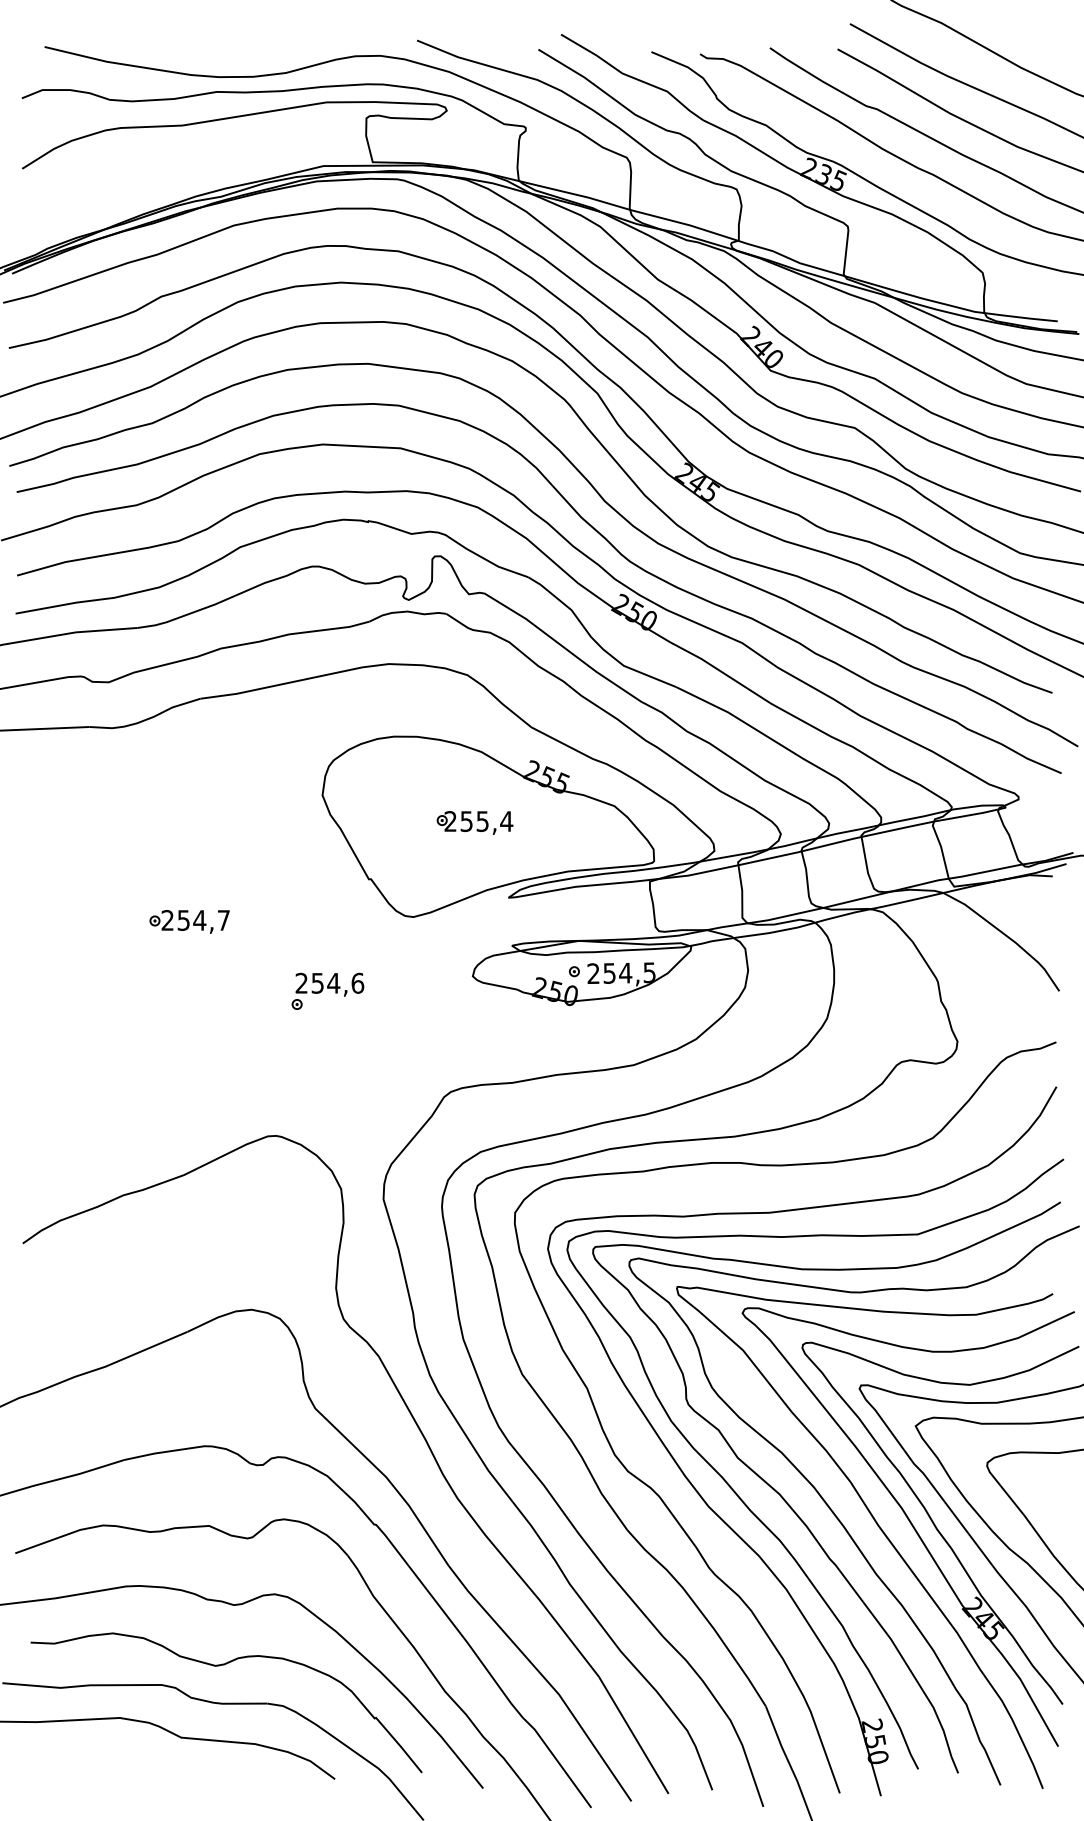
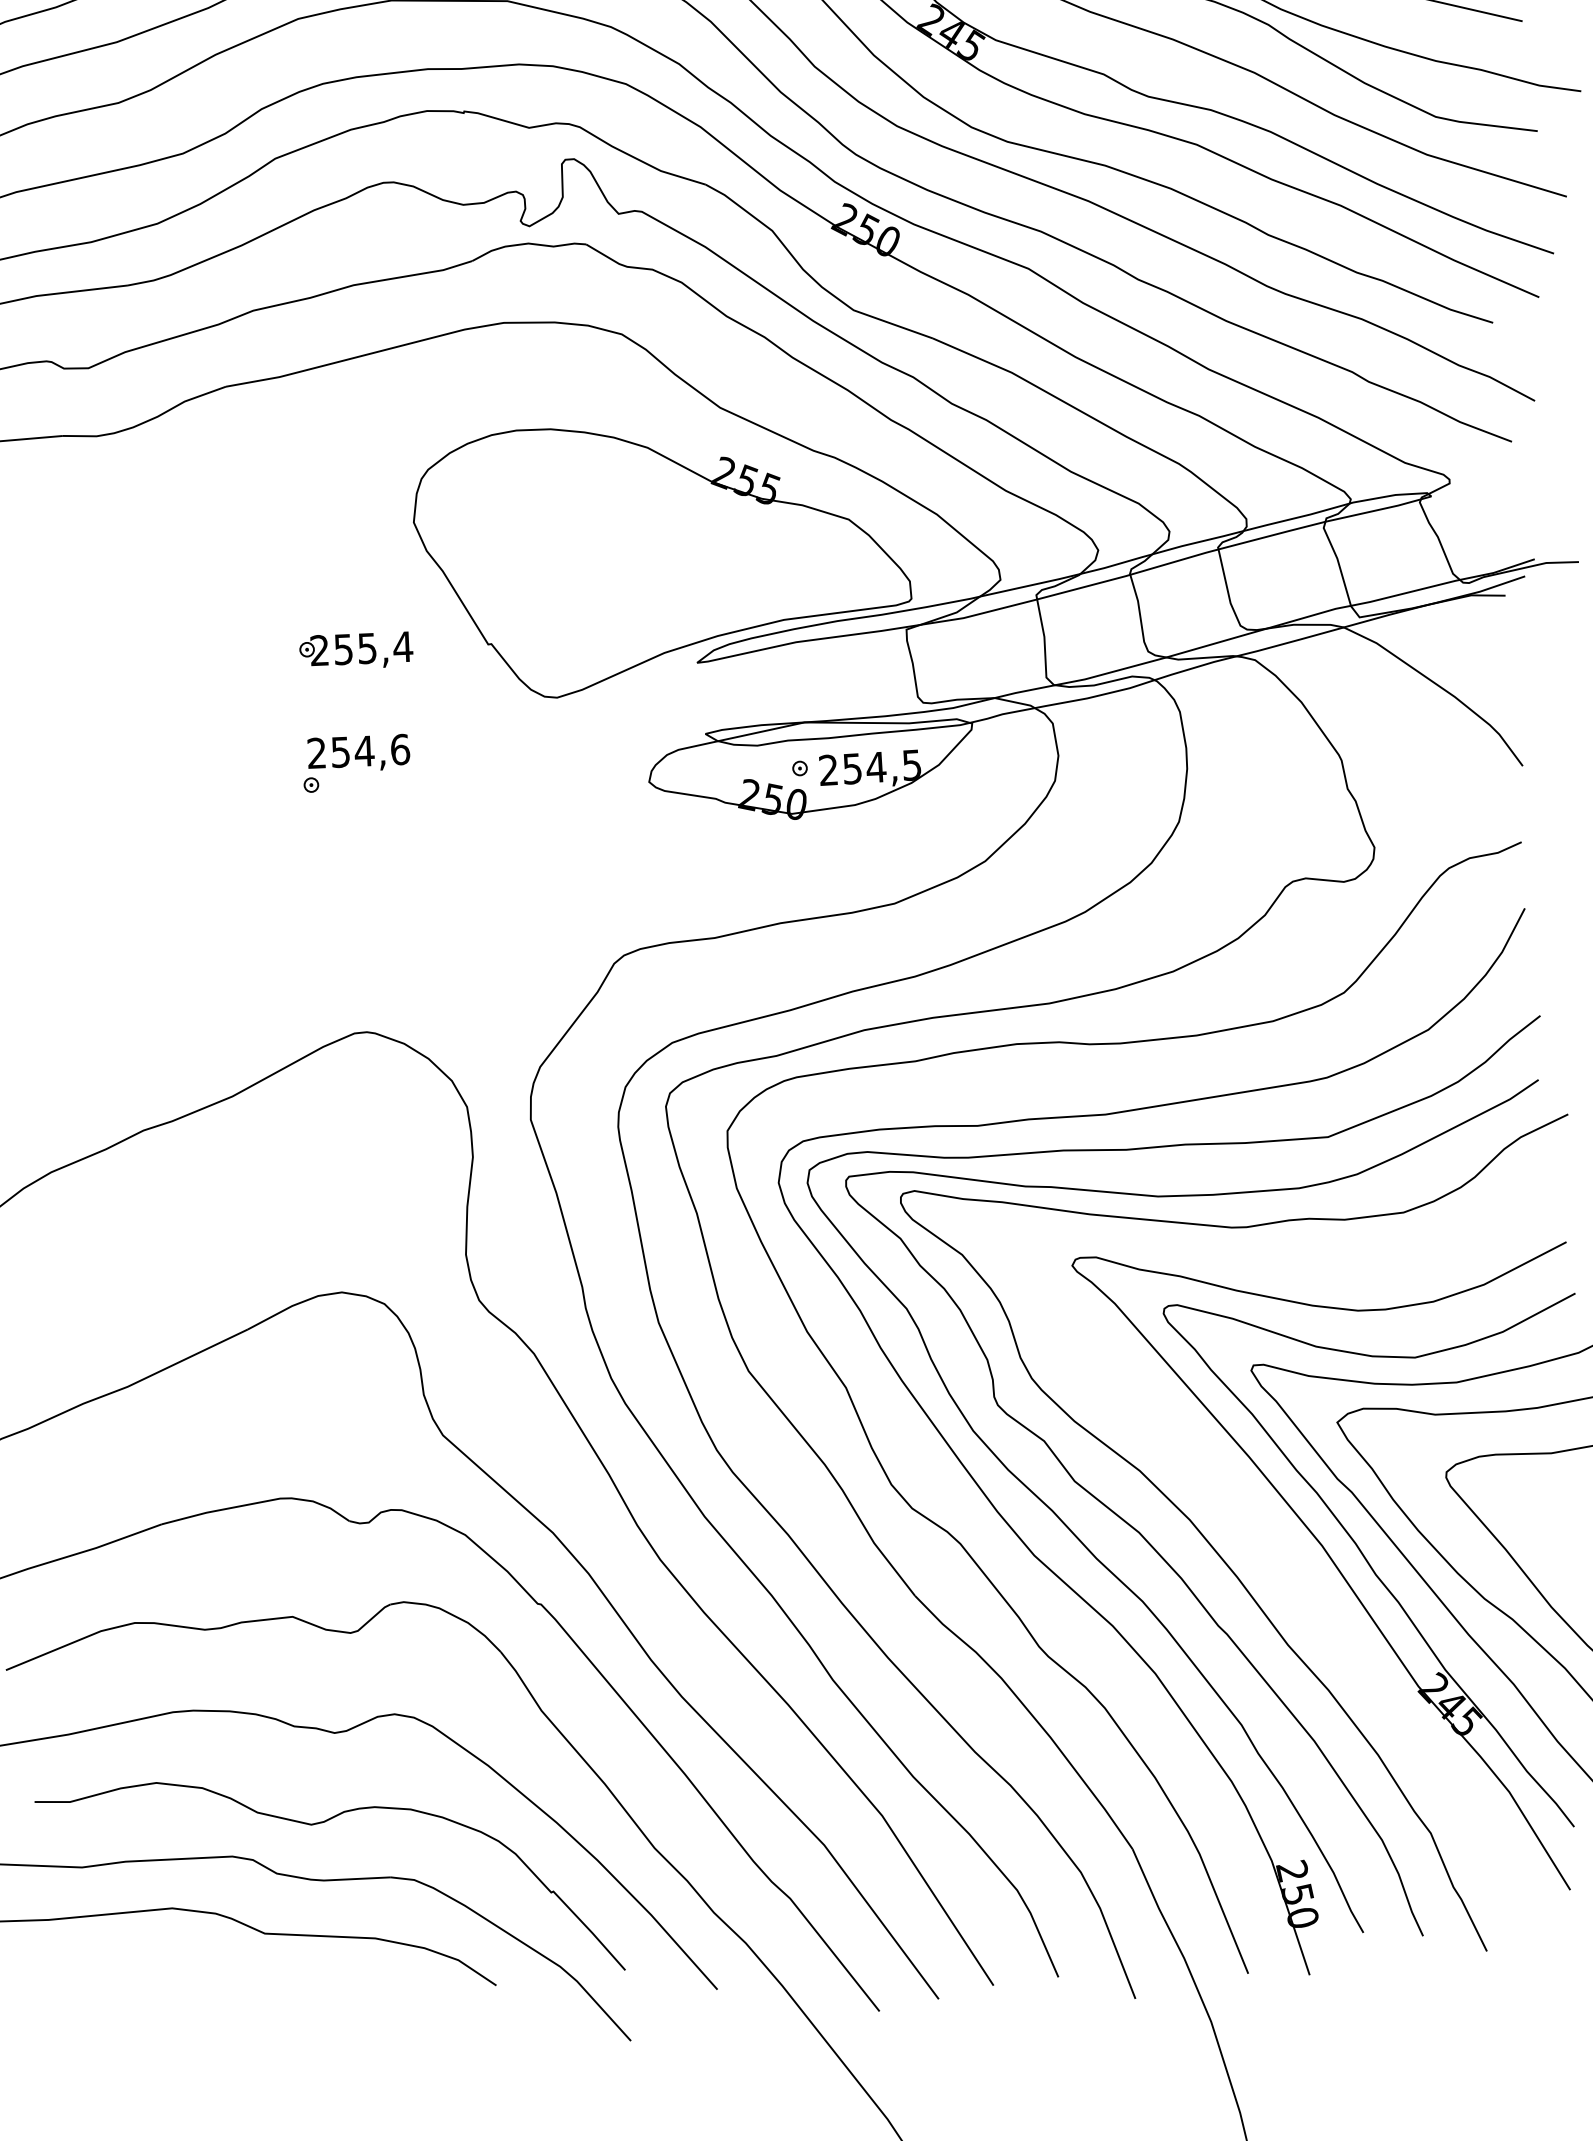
part: (474, 822) -> (355, 650), moved
part: (189, 921) -> (224, 718), removed
part: (327, 990) -> (355, 762), moved
curve: (877, 1526) -> (1286, 1574), removed

